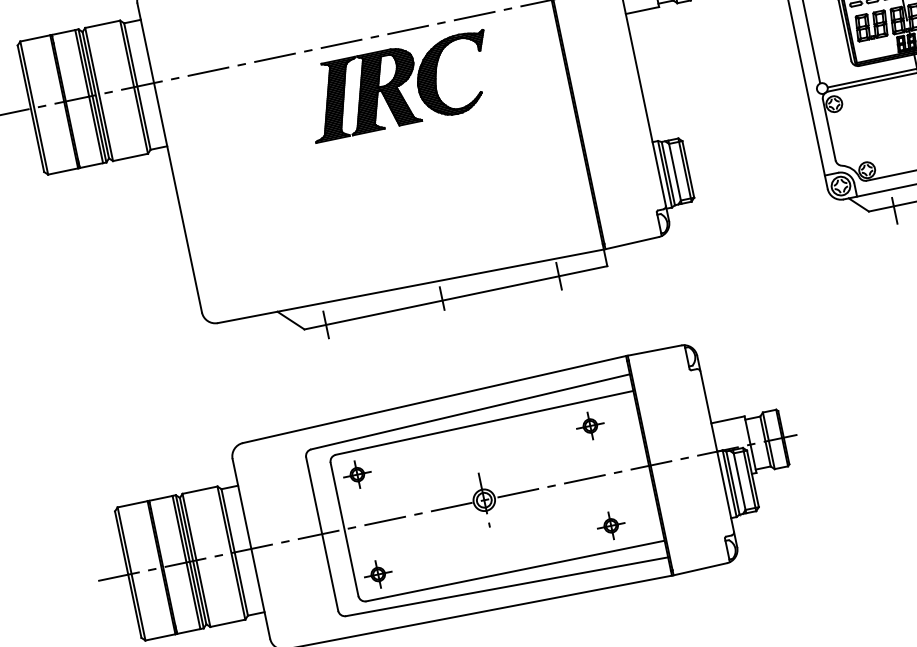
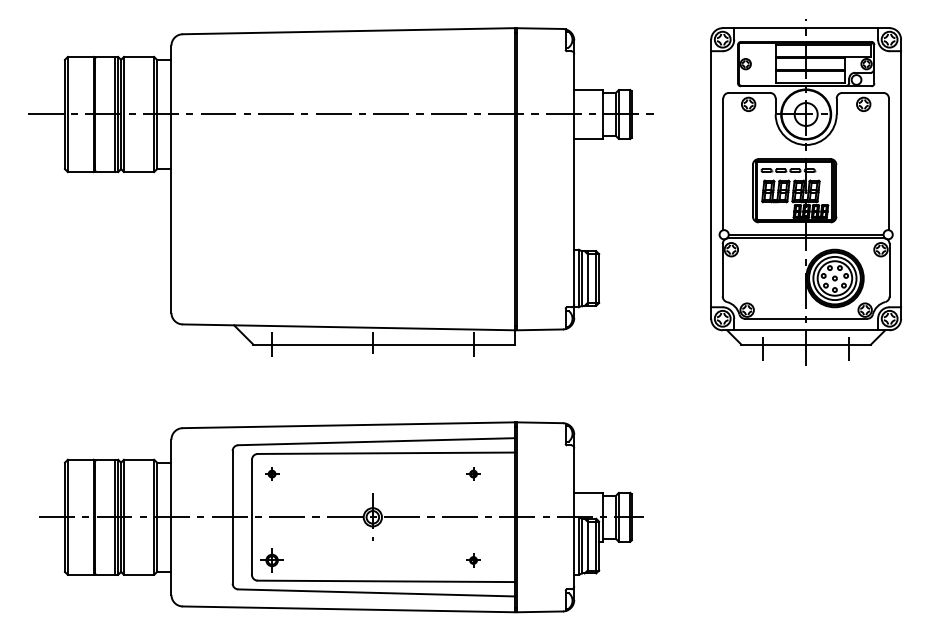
part: (399, 86) -> (374, 159), removed
part: (590, 425) -> (473, 473), size x0.6
part: (356, 474) -> (271, 473), size x0.6
part: (611, 525) -> (473, 560), size x0.6

